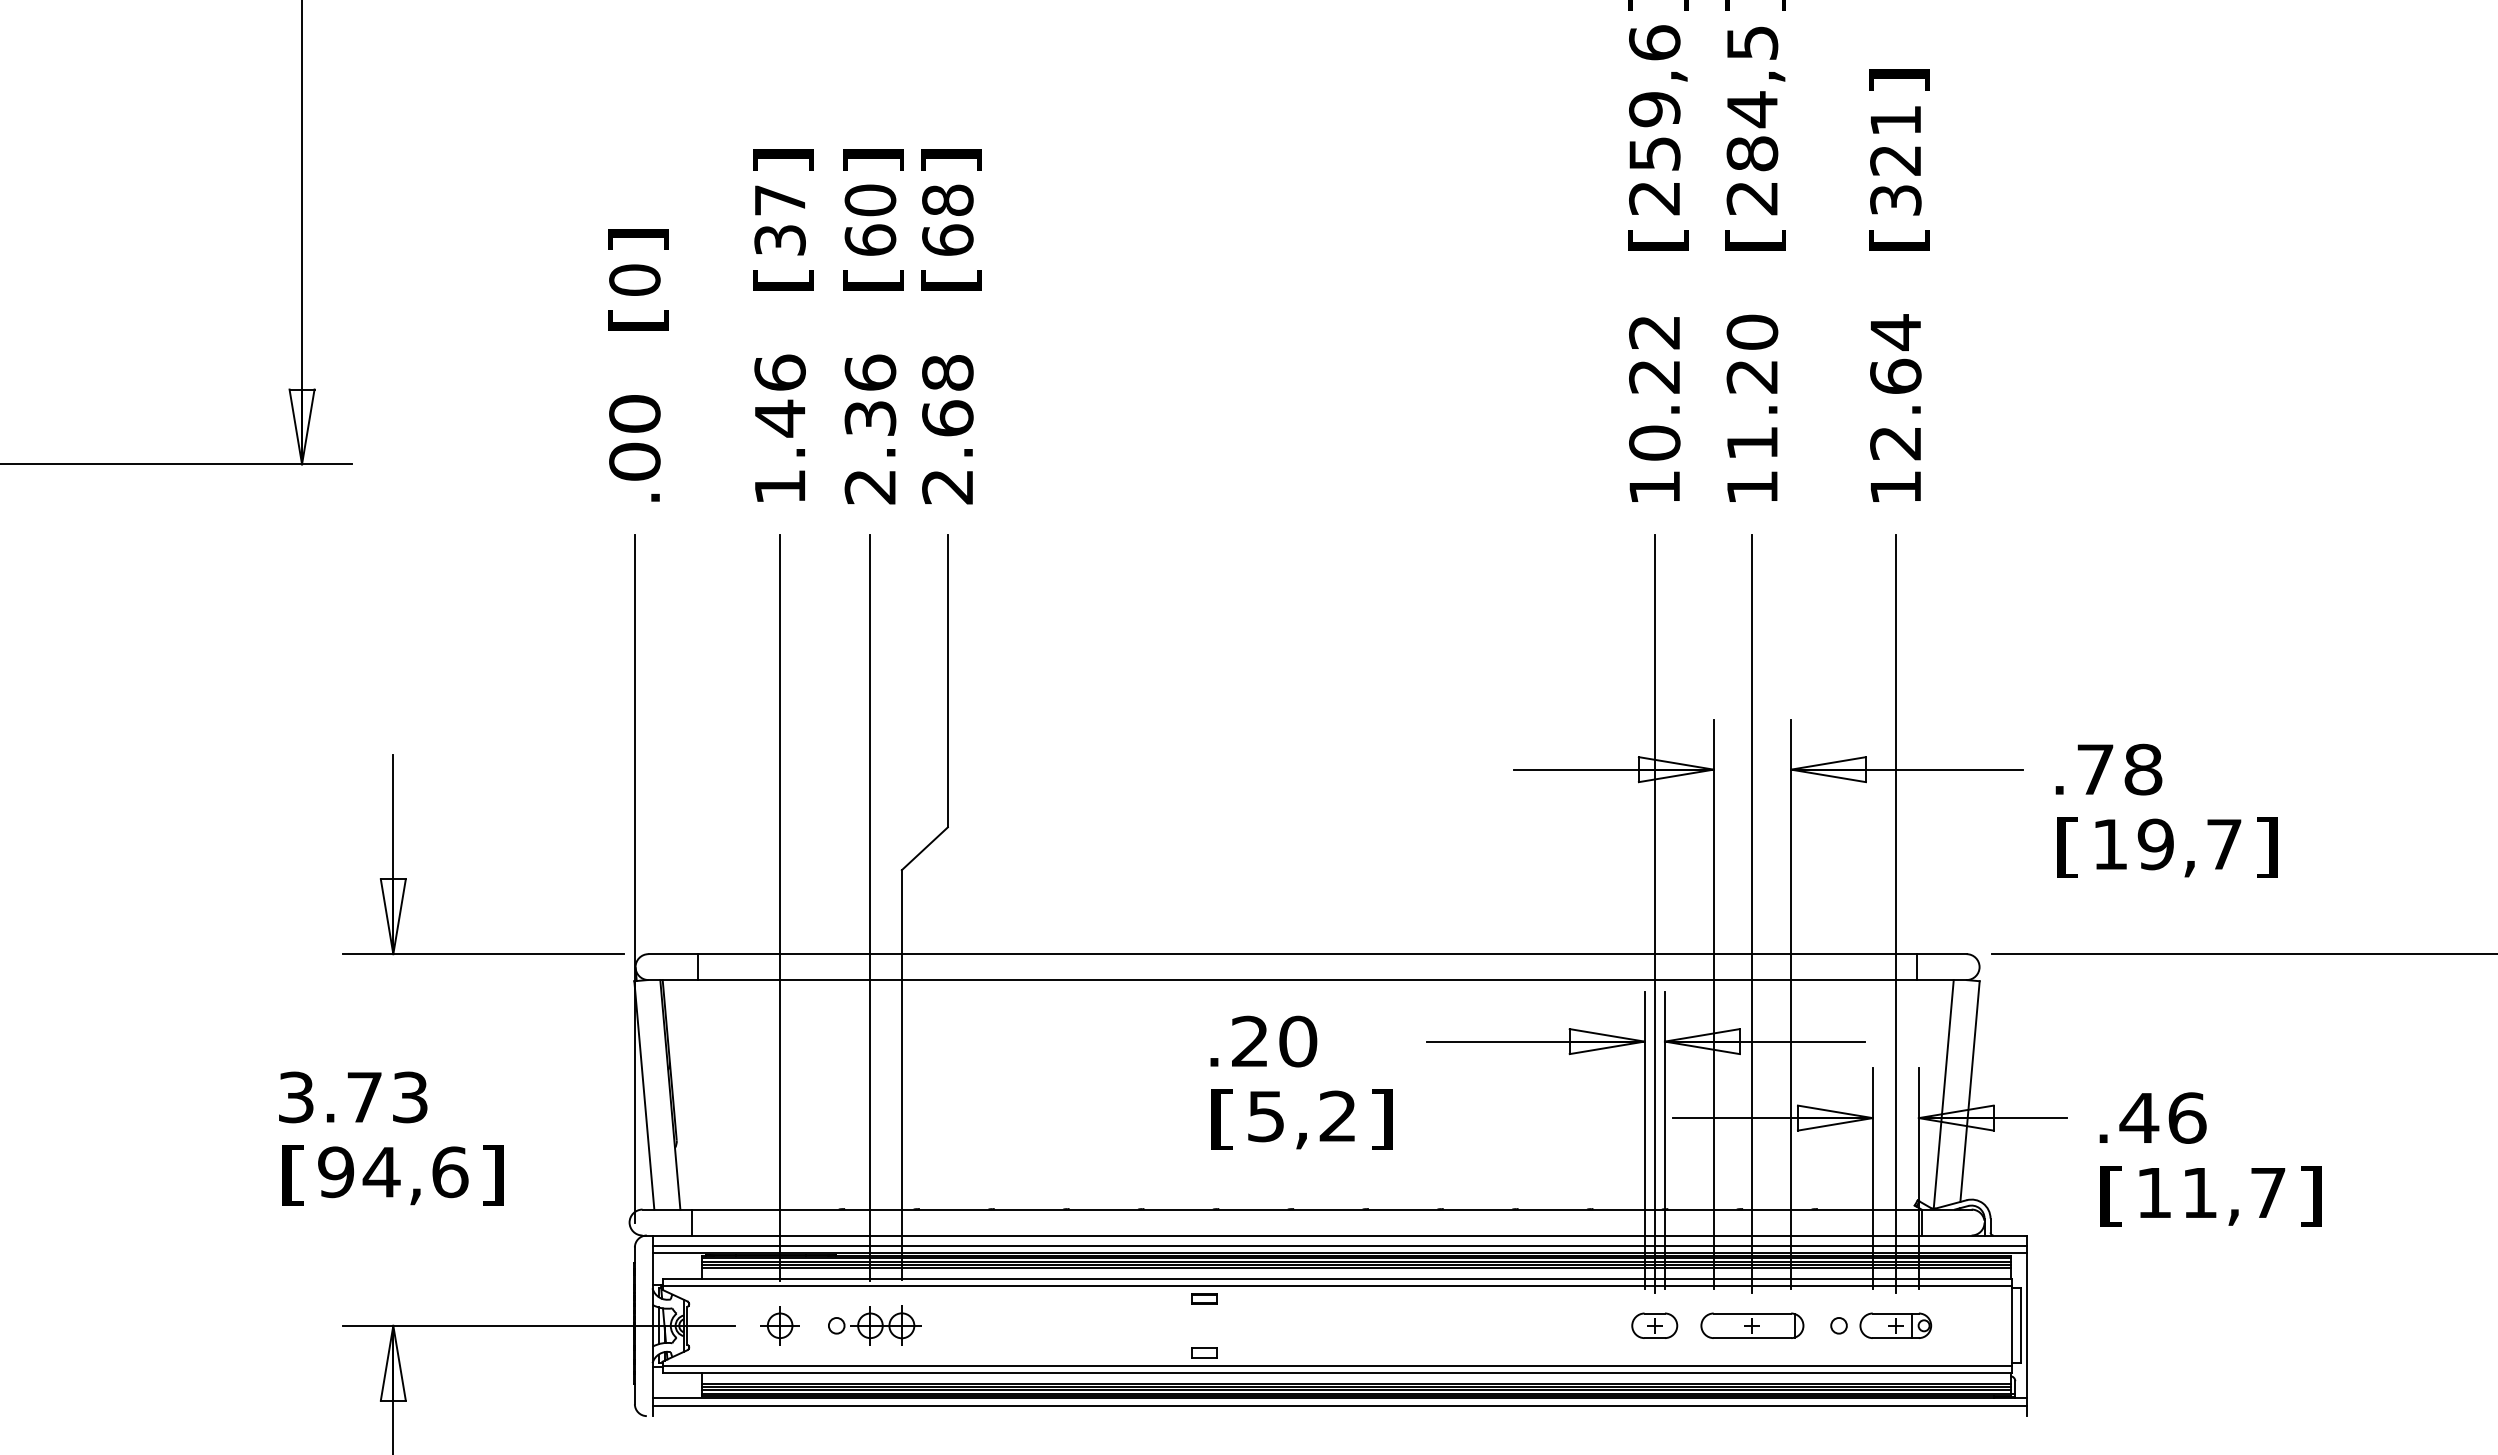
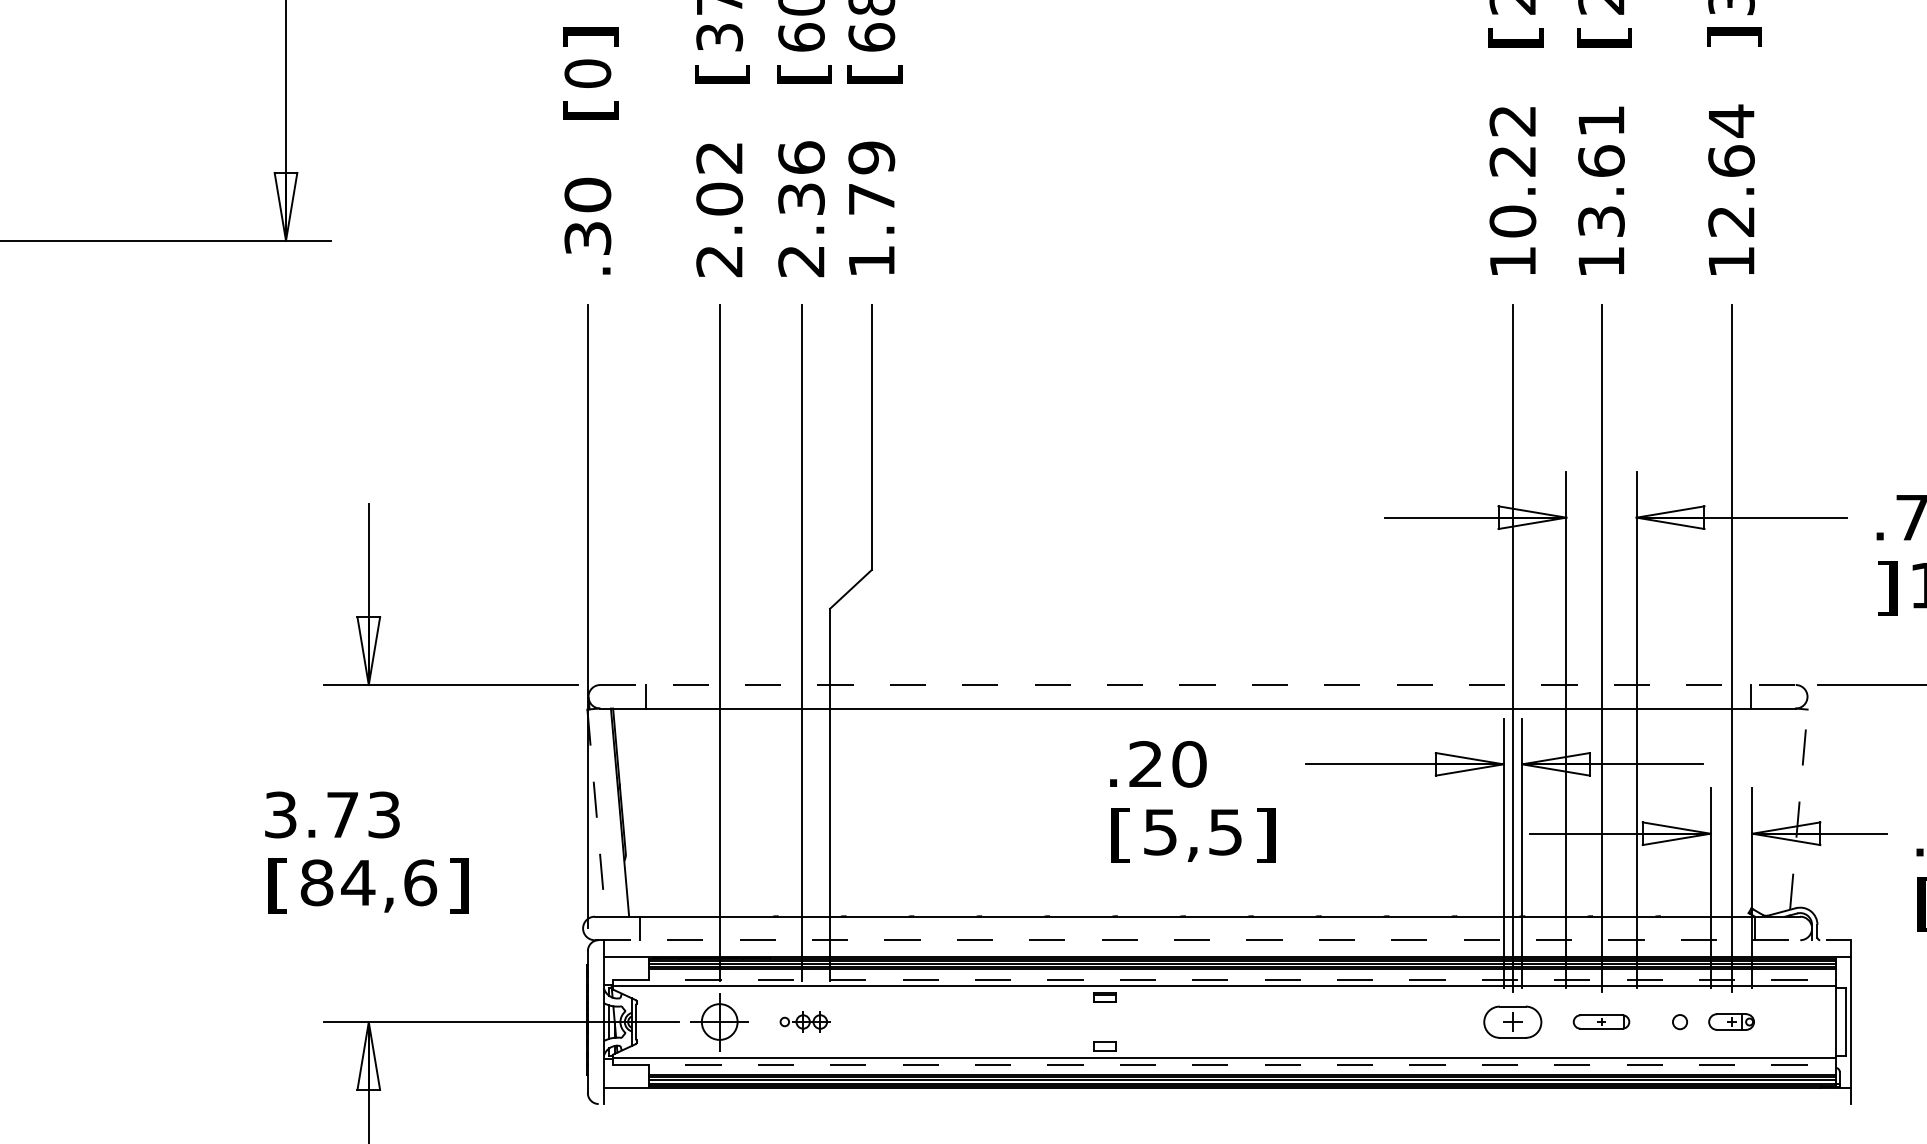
text: (1899, 239) -> (1734, 36), [ -> ]
text: (1752, 386) -> (1601, 170), 11.20 -> 13.61
text: (779, 429) -> (719, 209), 1.46 -> 2.02
text: (947, 429) -> (871, 209), 2.68 -> 1.79
text: (634, 461) -> (587, 238), .00 -> .30
text: (2067, 847) -> (1887, 588), [ -> ]
line: (1308, 954) -> (1198, 685), solid -> dashed
line: (1970, 1091) -> (1799, 809), solid -> dashed
line: (1943, 1094) -> (1774, 812), removed
line: (644, 1095) -> (596, 813), solid -> dashed
text: (1337, 1116) -> (1225, 832), 5,2 -> 5,5
text: (336, 1172) -> (317, 883), 94,6 -> 84,6
line: (1335, 1235) -> (1223, 940), solid -> dashed
line: (1339, 1245) -> (1226, 949), removed
line: (1337, 1278) -> (1225, 979), solid -> dashed
part: (779, 1325) -> (719, 1021), size x1.6
part: (874, 1325) -> (805, 1021), size x0.6
part: (1654, 1325) -> (1512, 1021), size x1.4
part: (1752, 1325) -> (1601, 1021), size x0.6
part: (1895, 1325) -> (1731, 1021), size x0.7
line: (1337, 1372) -> (1225, 1064), solid -> dashed
line: (1339, 1406) -> (1226, 1095), removed

